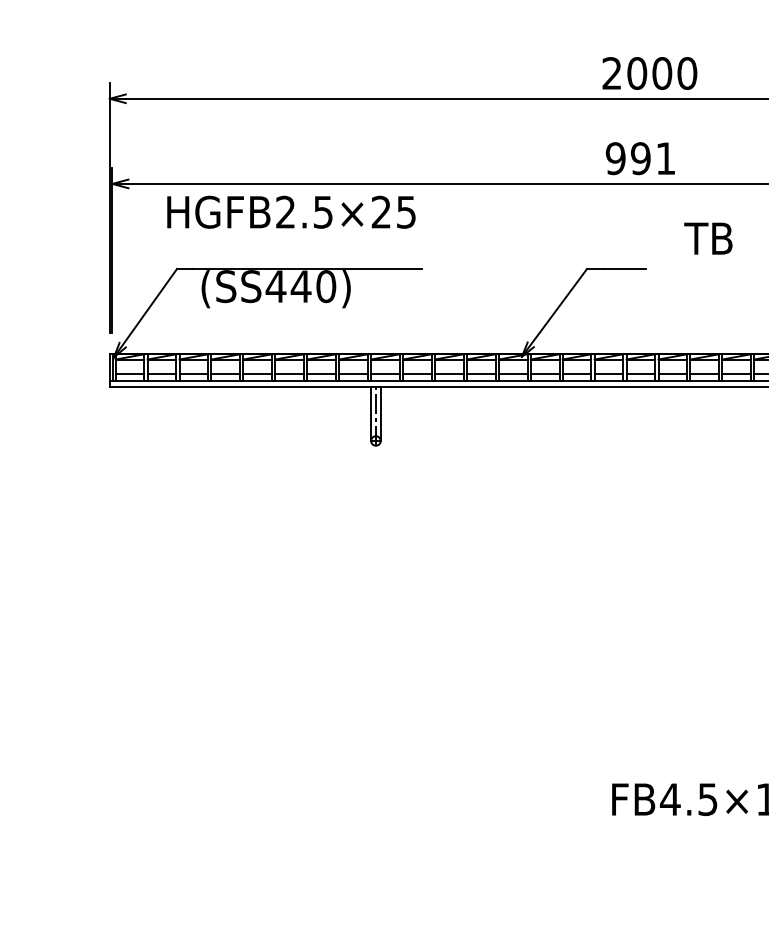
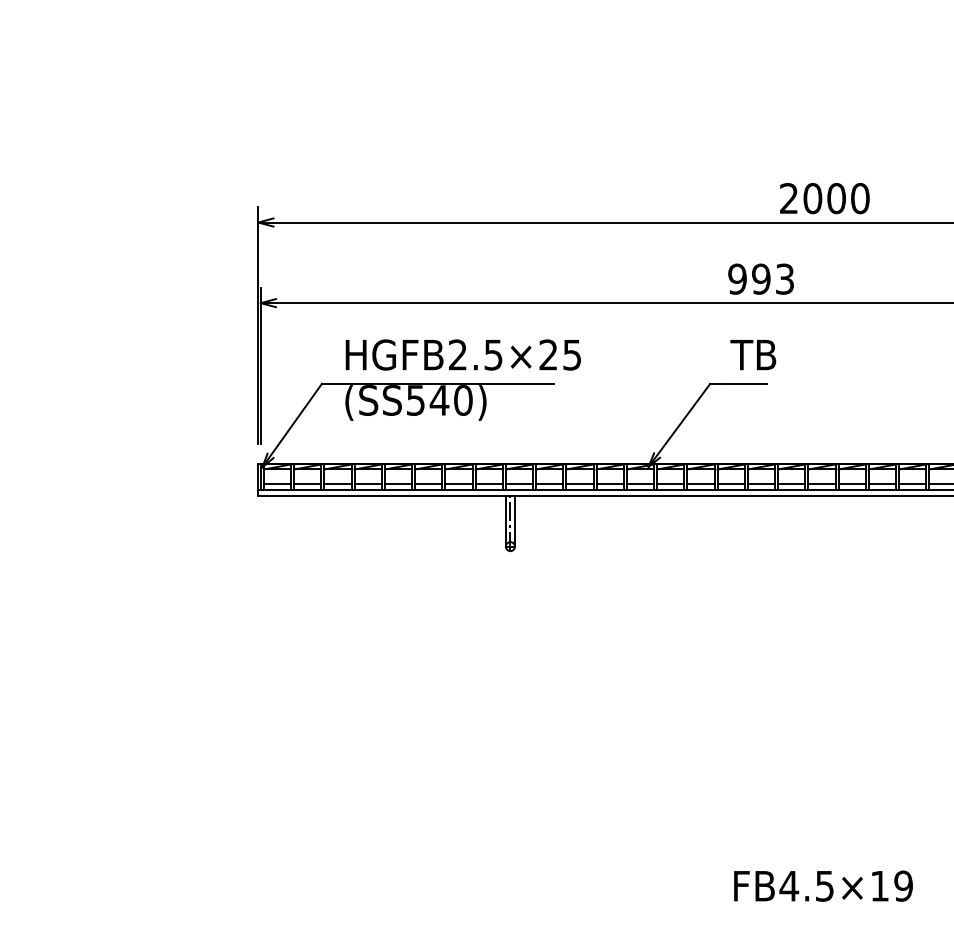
text: (649, 73) -> (824, 198), moved
text: (665, 157) -> (784, 278), 991 -> 993
text: (290, 211) -> (462, 354), moved
text: (708, 239) -> (753, 355), moved
text: (275, 286) -> (415, 400), (SS440) -> (SS540)

